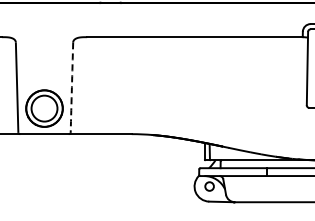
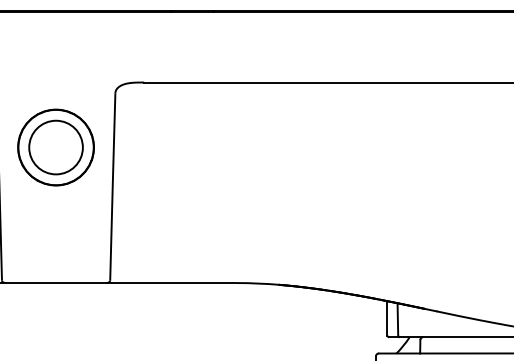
arc: (71, 87) -> (111, 186), dashed -> solid
part: (44, 108) -> (56, 147), moved

